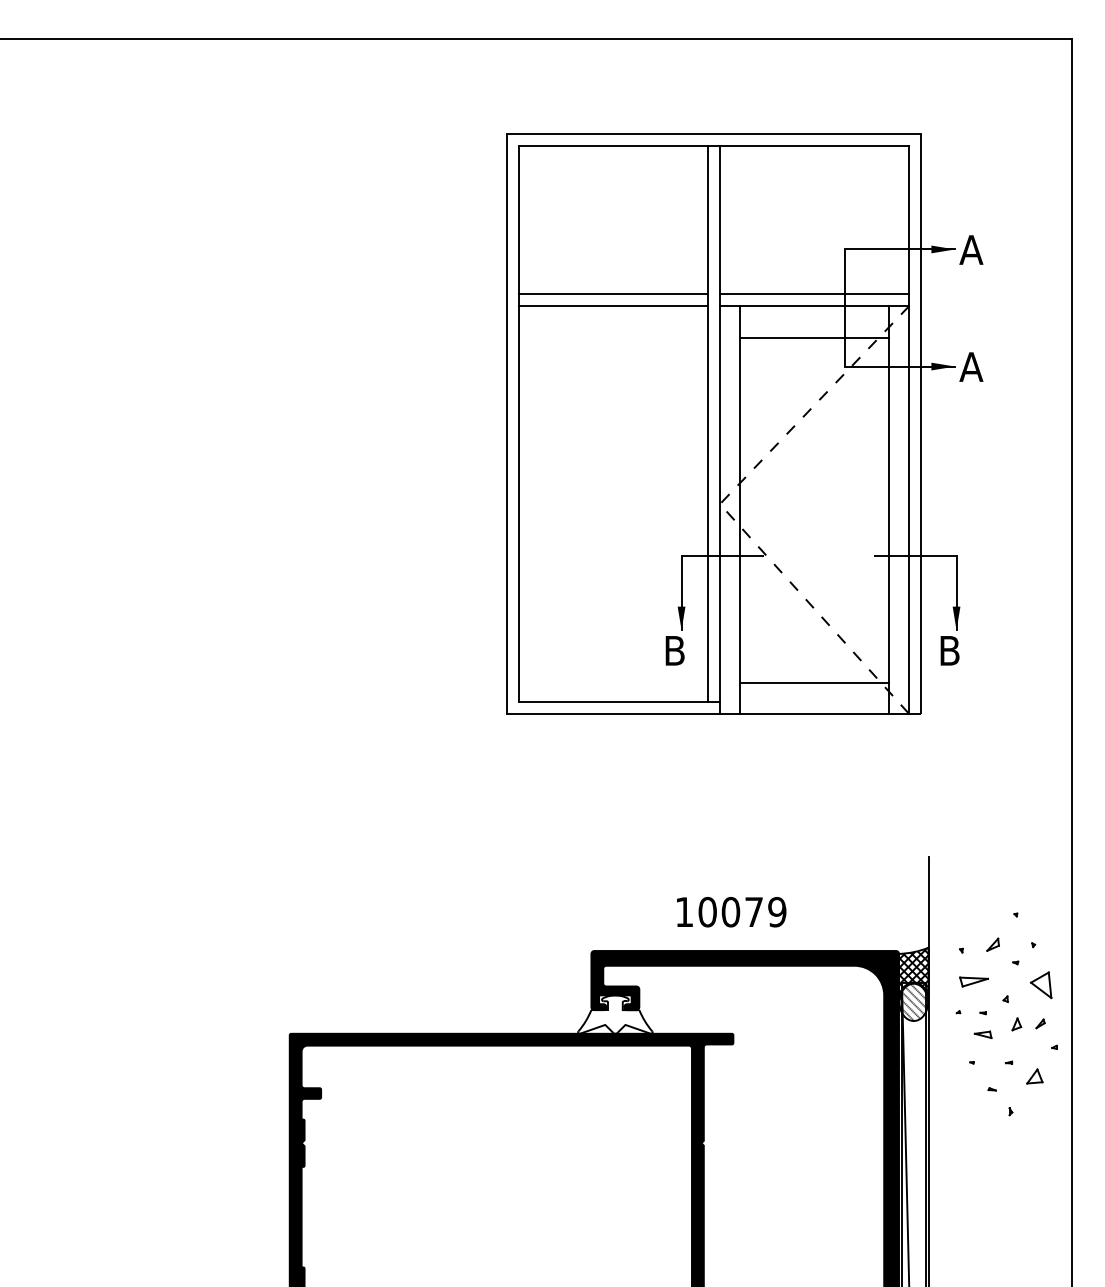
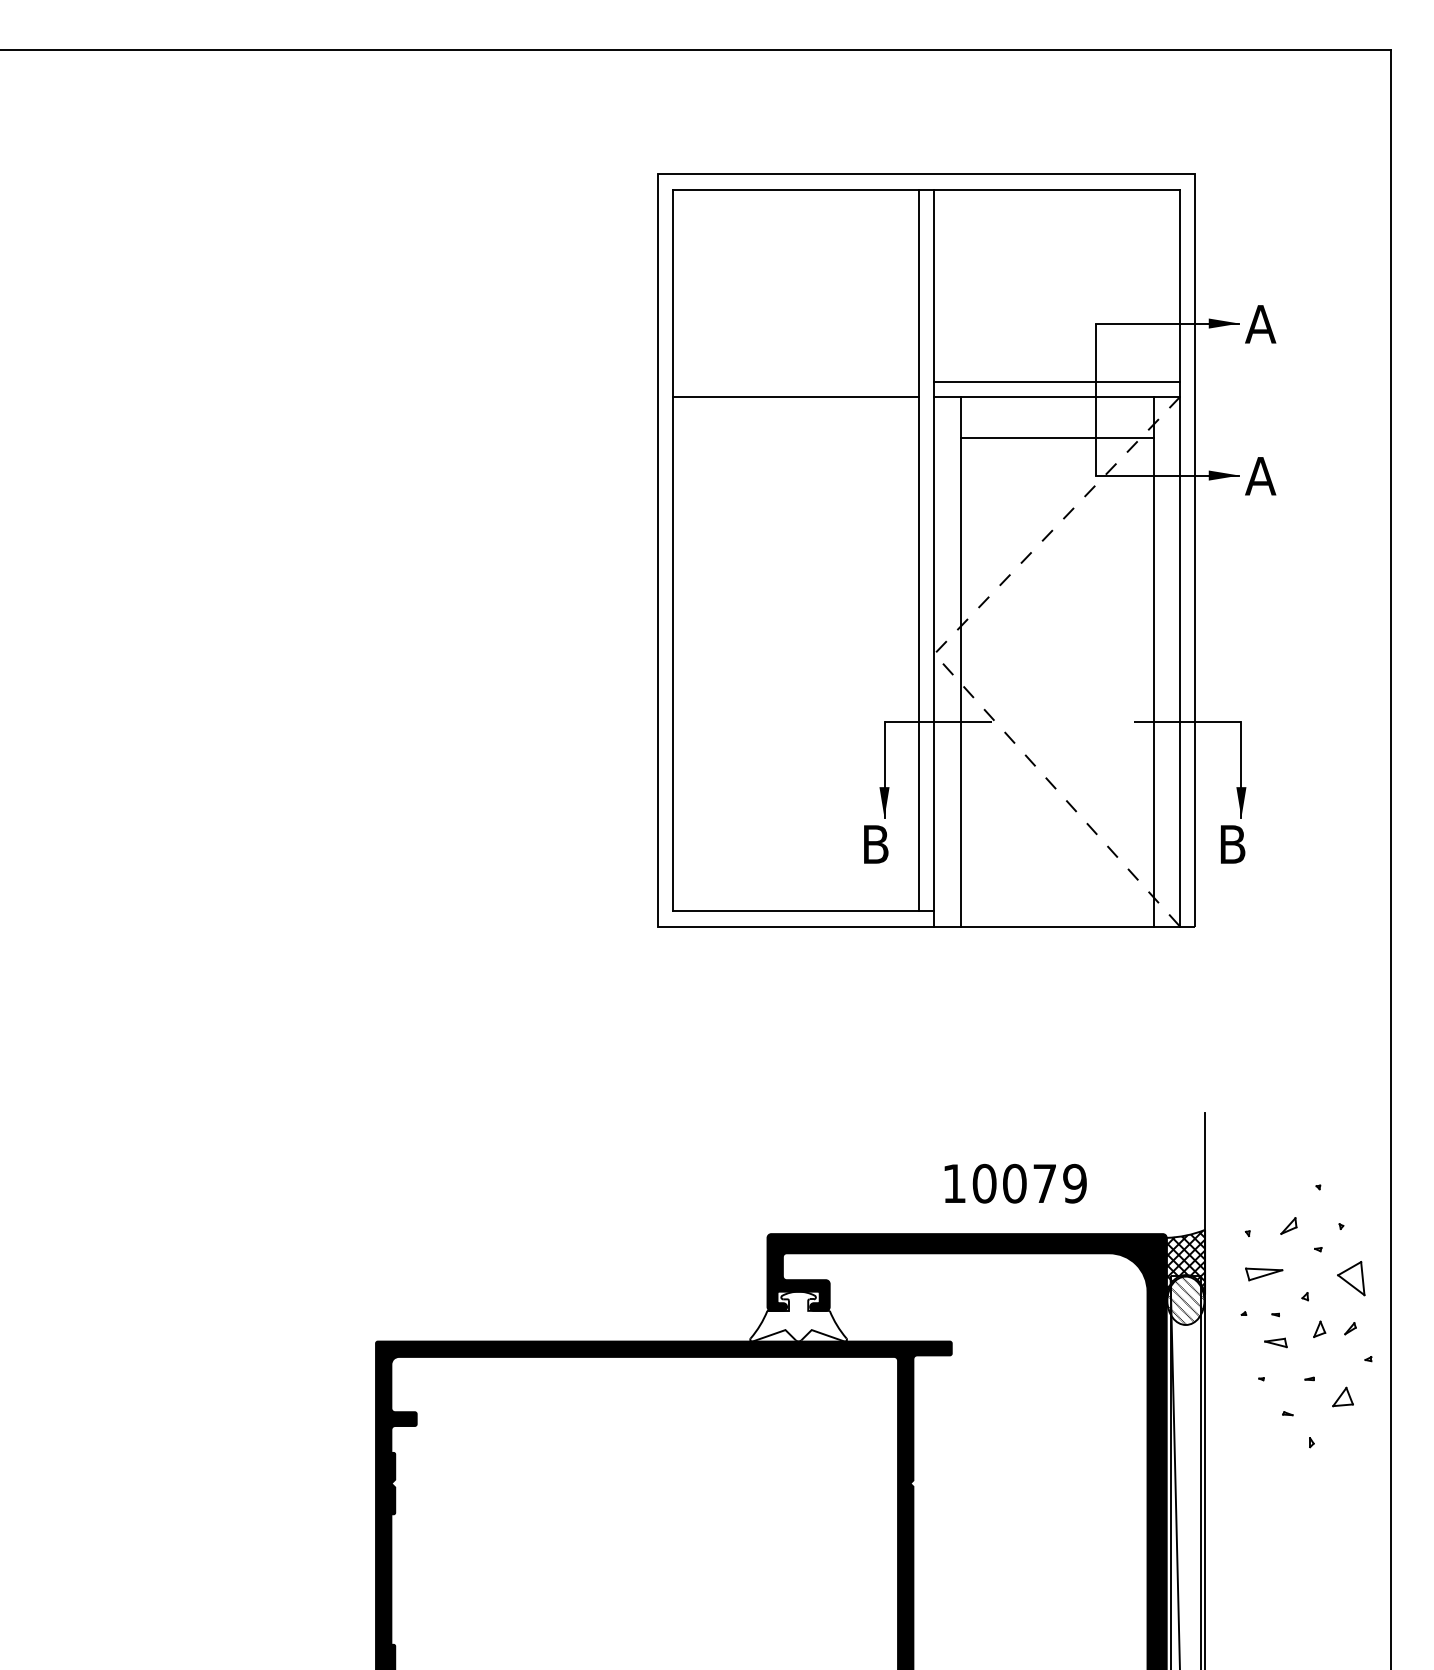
line: (613, 294) -> (796, 382), removed
line: (814, 682) -> (1057, 885), removed
text: (731, 912) -> (1015, 1184), moved

